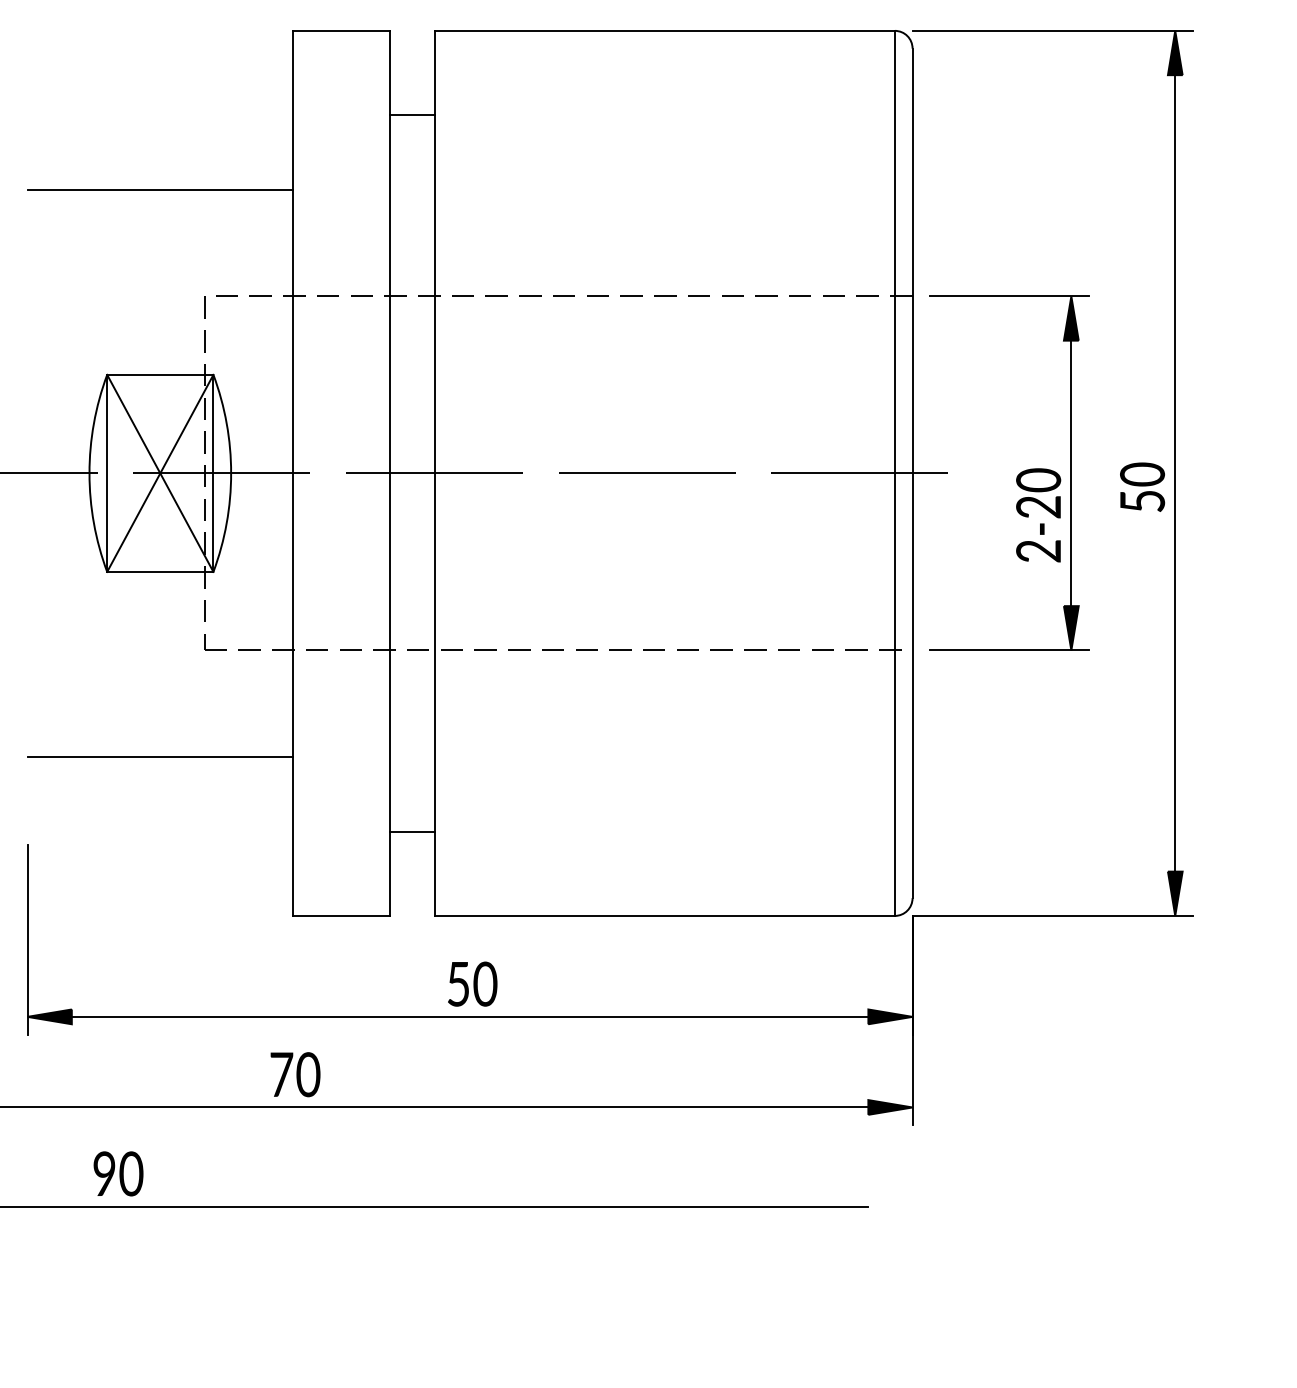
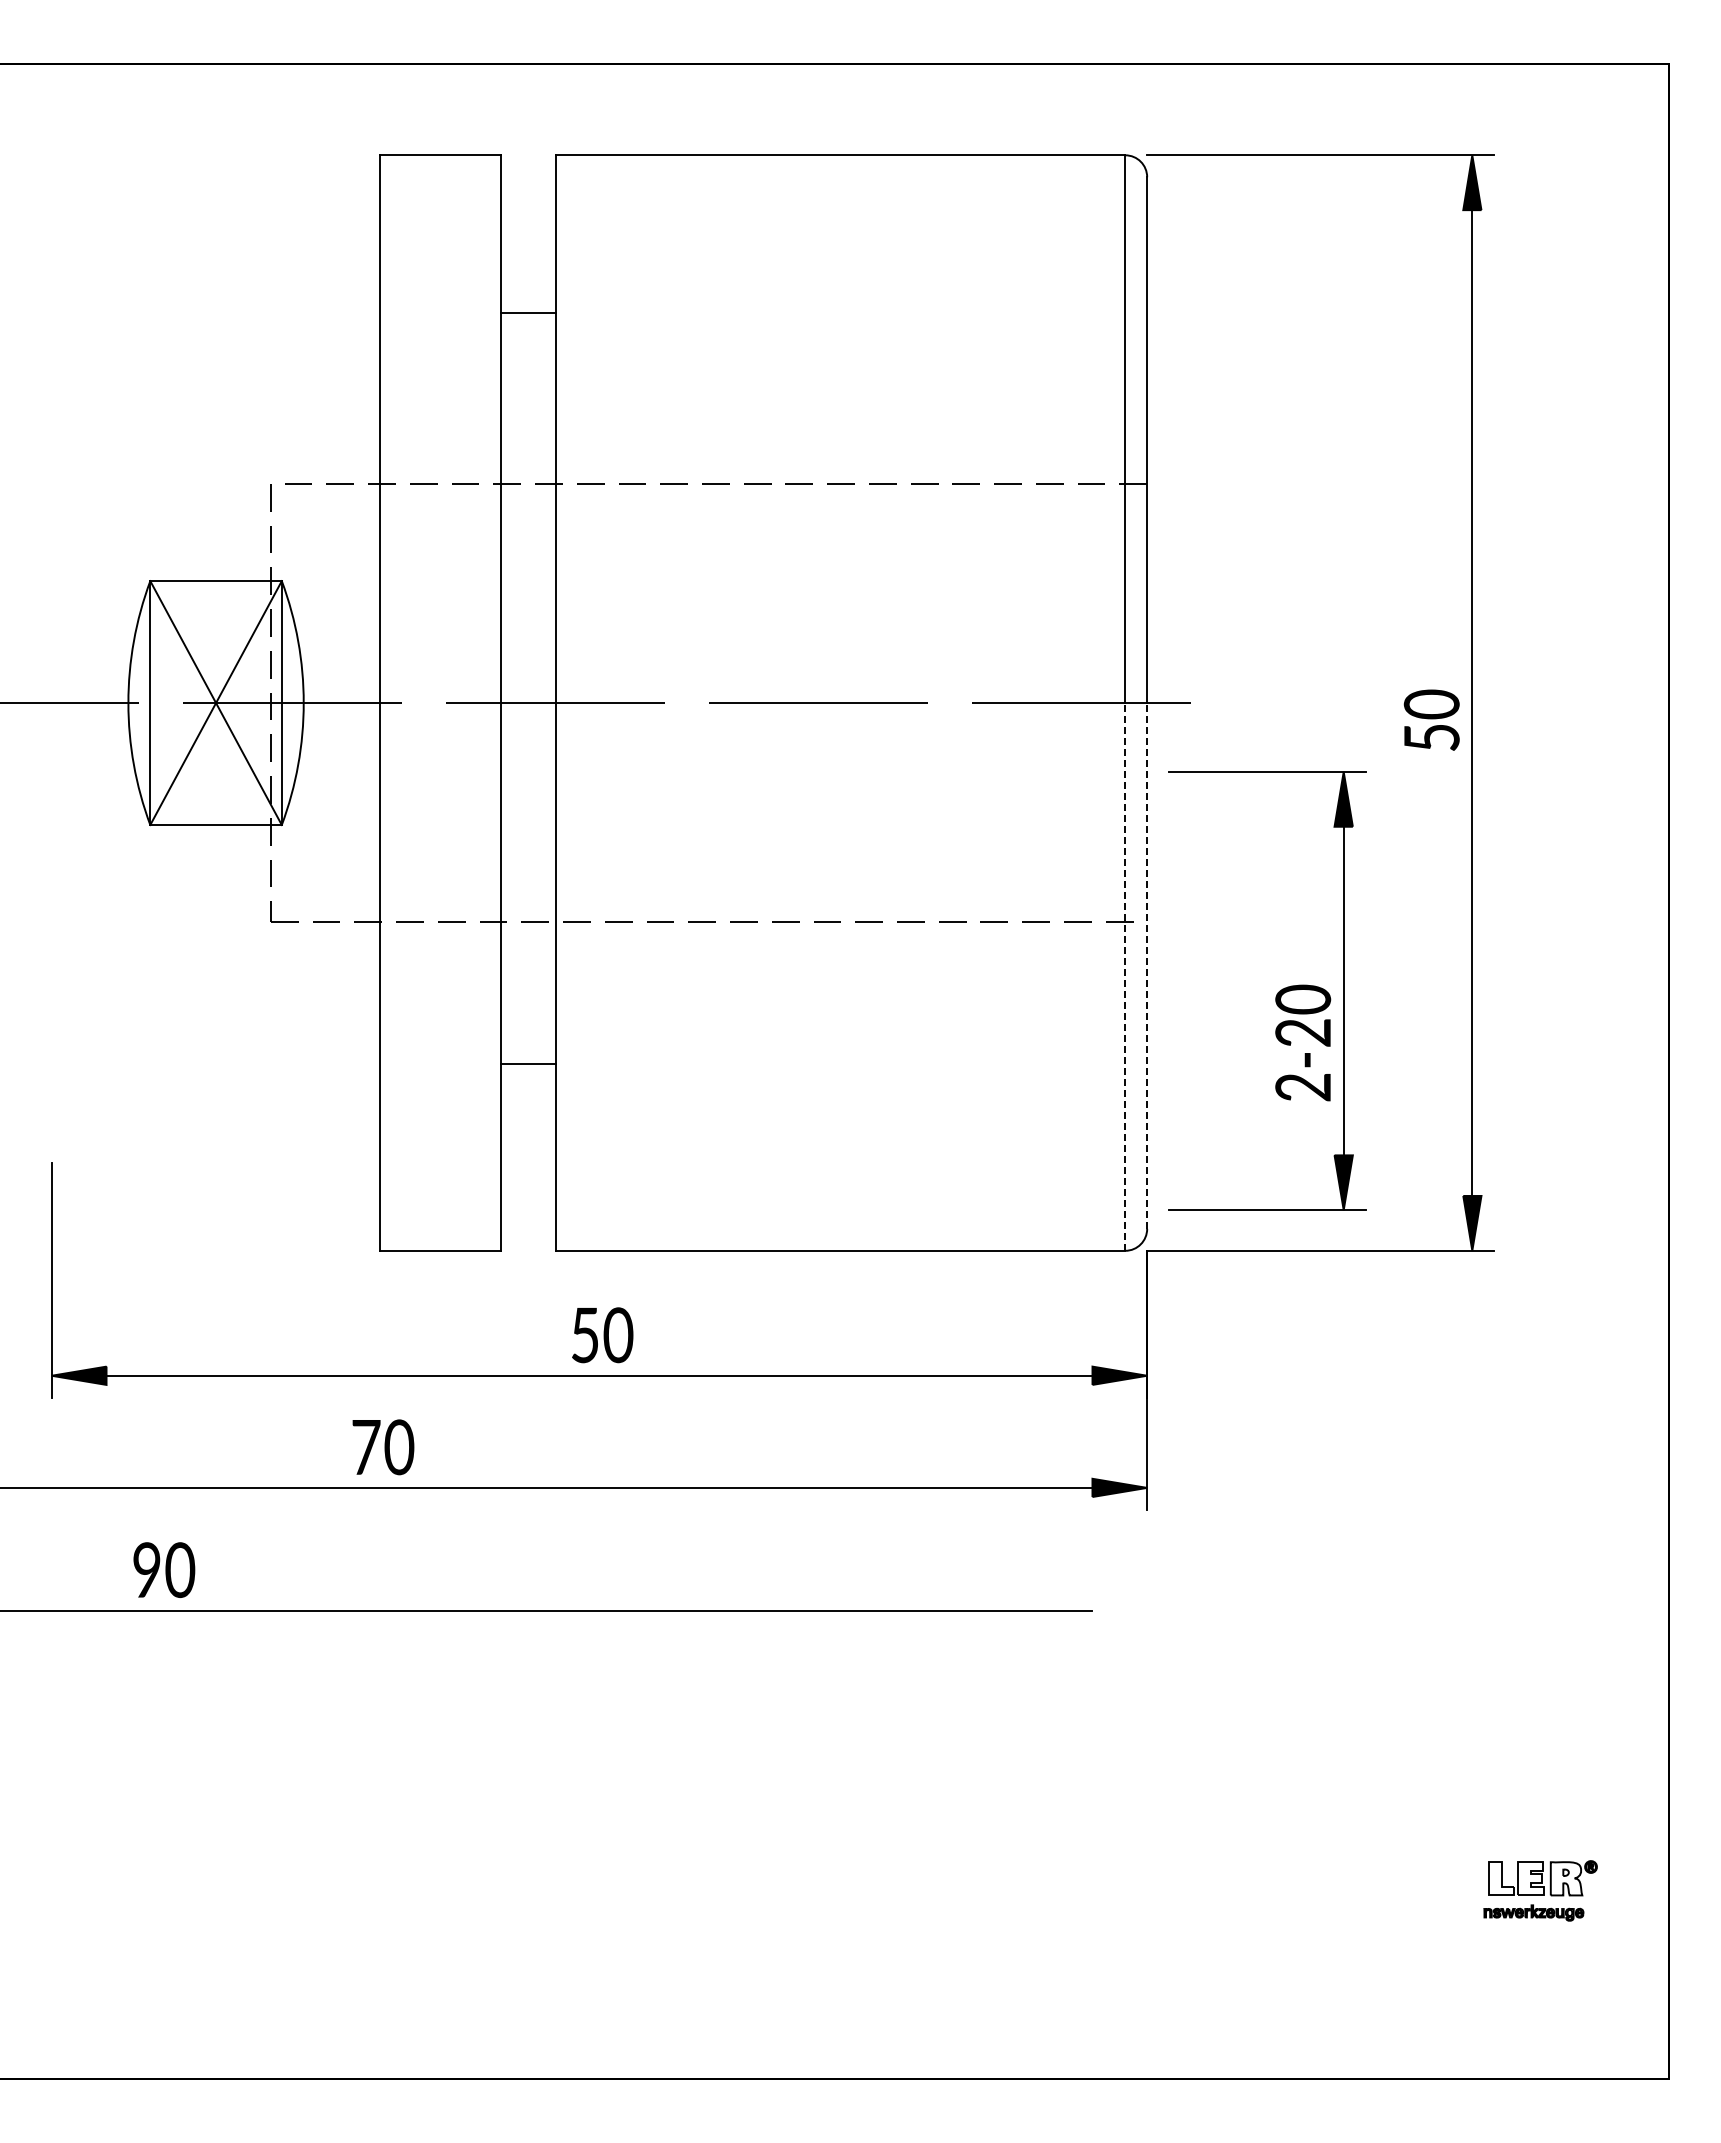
line: (411, 115) -> (527, 313), moved
line: (159, 190) -> (215, 352), removed
part: (1017, 476) -> (1276, 994), moved
line: (912, 685) -> (1147, 965), solid -> dashed
line: (895, 694) -> (1125, 976), solid -> dashed
line: (159, 756) -> (215, 1053), removed
line: (411, 831) -> (527, 1063), moved

